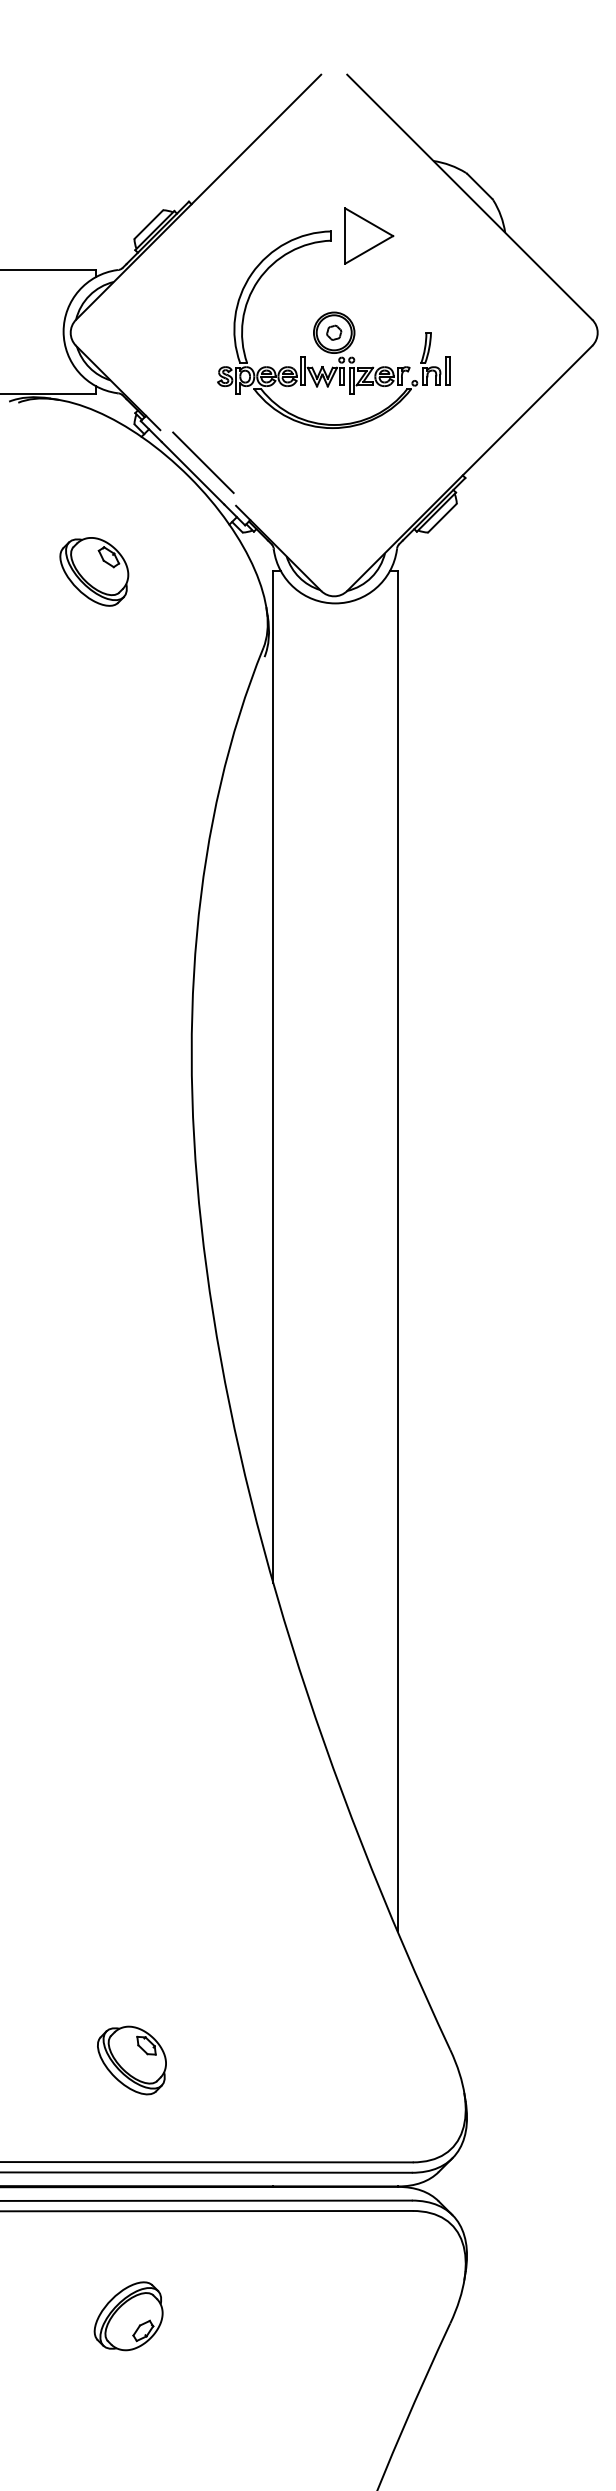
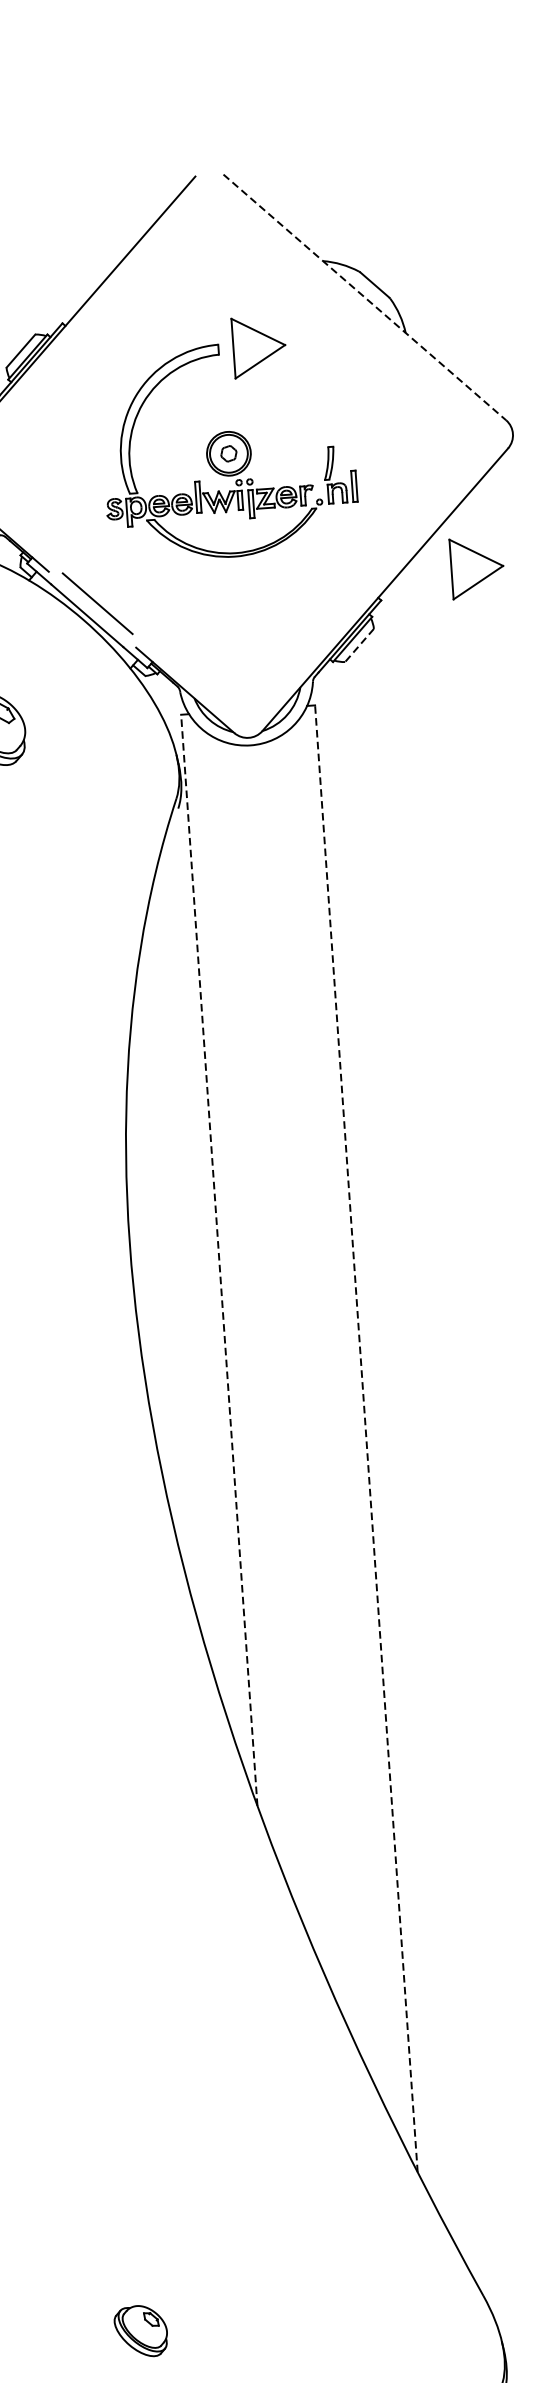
line: (470, 197) -> (365, 297), solid -> dashed
part: (556, 453) -> (477, 567), added
line: (442, 518) -> (359, 645), solid -> dashed
line: (273, 1076) -> (219, 1260), solid -> dashed
line: (397, 1250) -> (366, 1438), solid -> dashed
part: (131, 2060) -> (140, 2331), size x0.7

